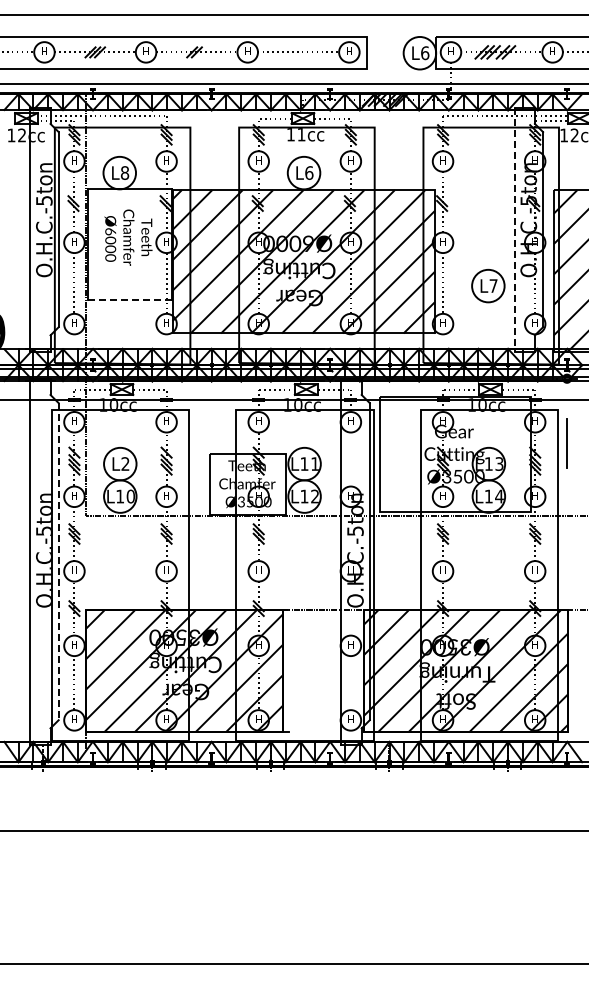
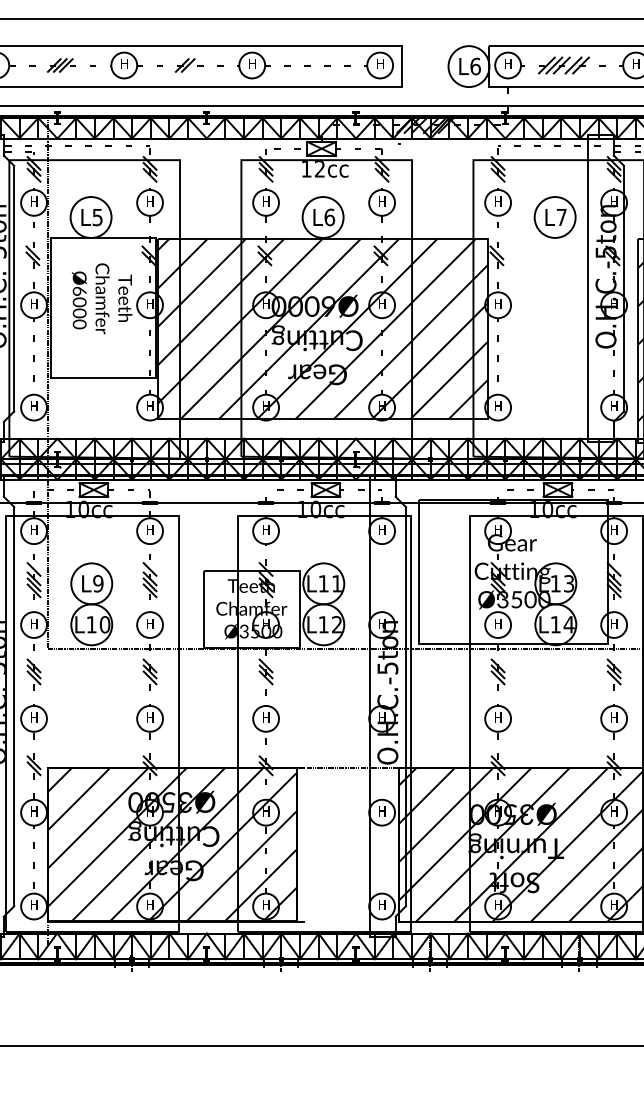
text: (301, 134) -> (319, 168), 11cc -> 12cc
text: (125, 172) -> (98, 216), L8 -> L5
line: (514, 229) -> (588, 288), dashed -> solid
part: (488, 286) -> (555, 218), moved
line: (129, 300) -> (103, 377), dashed -> solid
text: (125, 463) -> (98, 583), L2 -> L9
line: (58, 561) -> (13, 706), dashed -> solid

